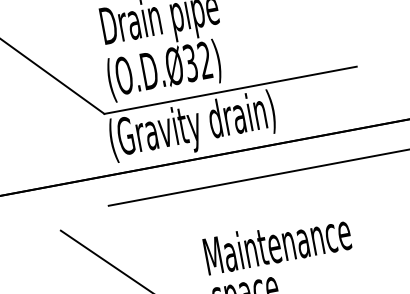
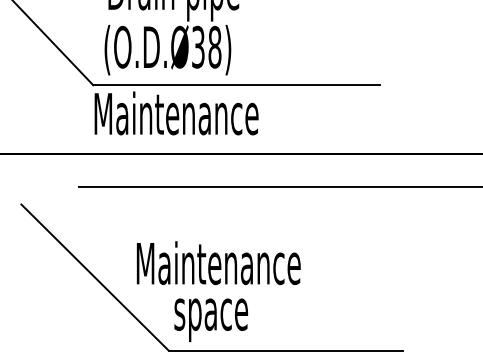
text: (204, 59) -> (214, 46), (O.D.Ø32) -> (O.D.Ø38)
text: (192, 127) -> (187, 118), (Gravity drain) -> Maintenance
text: (277, 243) -> (218, 263), moved

